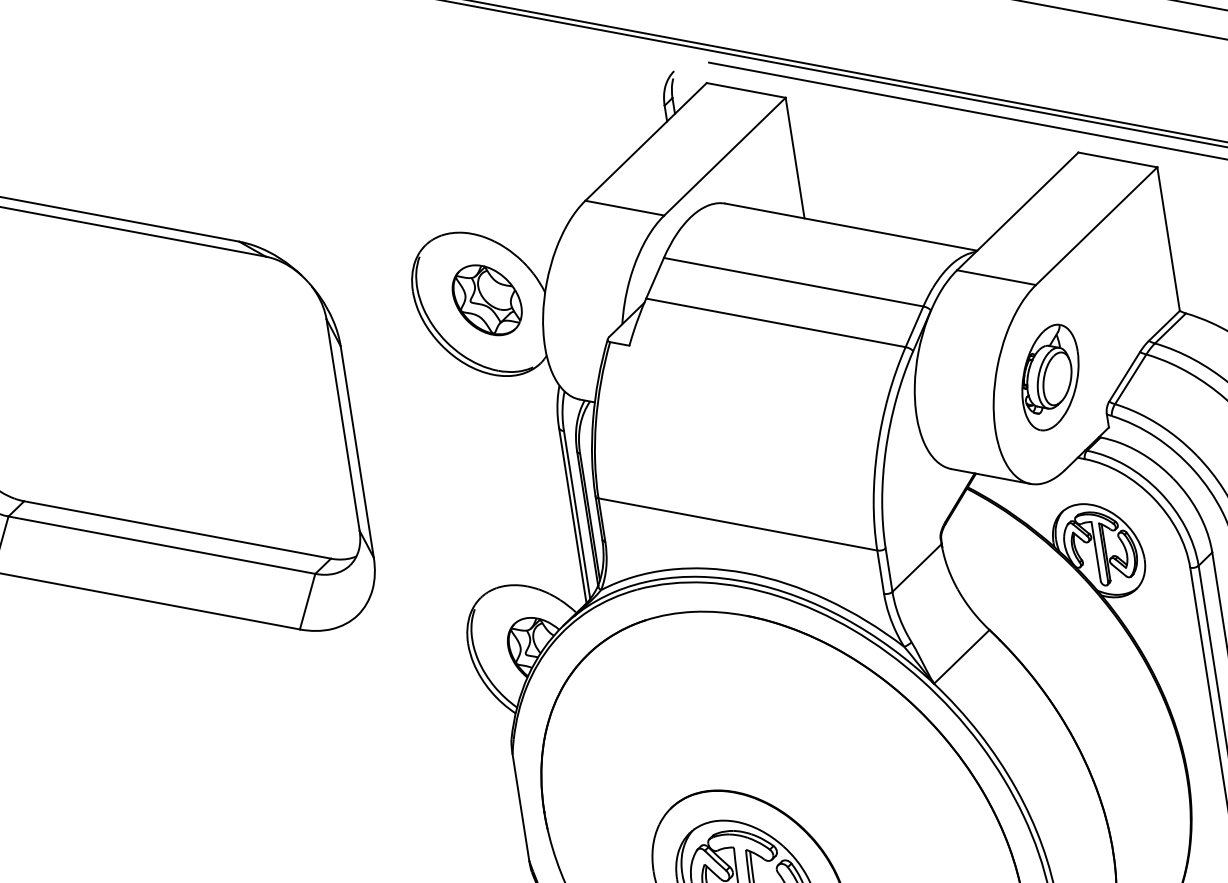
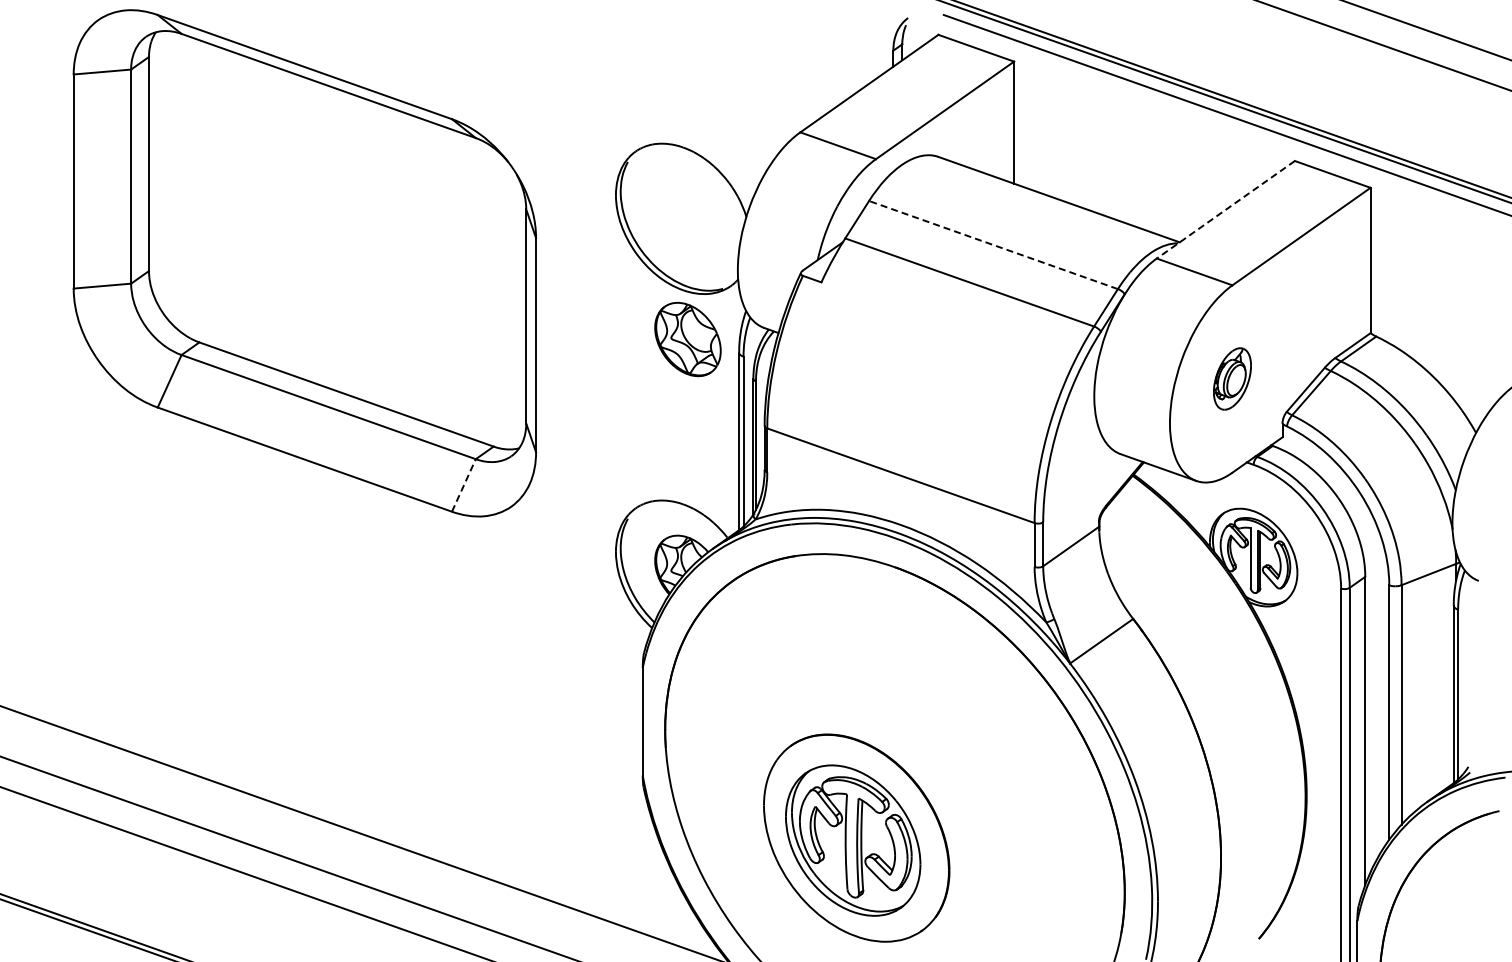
line: (1017, 211) -> (1225, 209), solid -> dashed
line: (793, 282) -> (993, 245), solid -> dashed
part: (486, 300) -> (687, 339), moved
part: (1050, 377) -> (1232, 378), size x0.6
line: (307, 601) -> (463, 485), solid -> dashed

